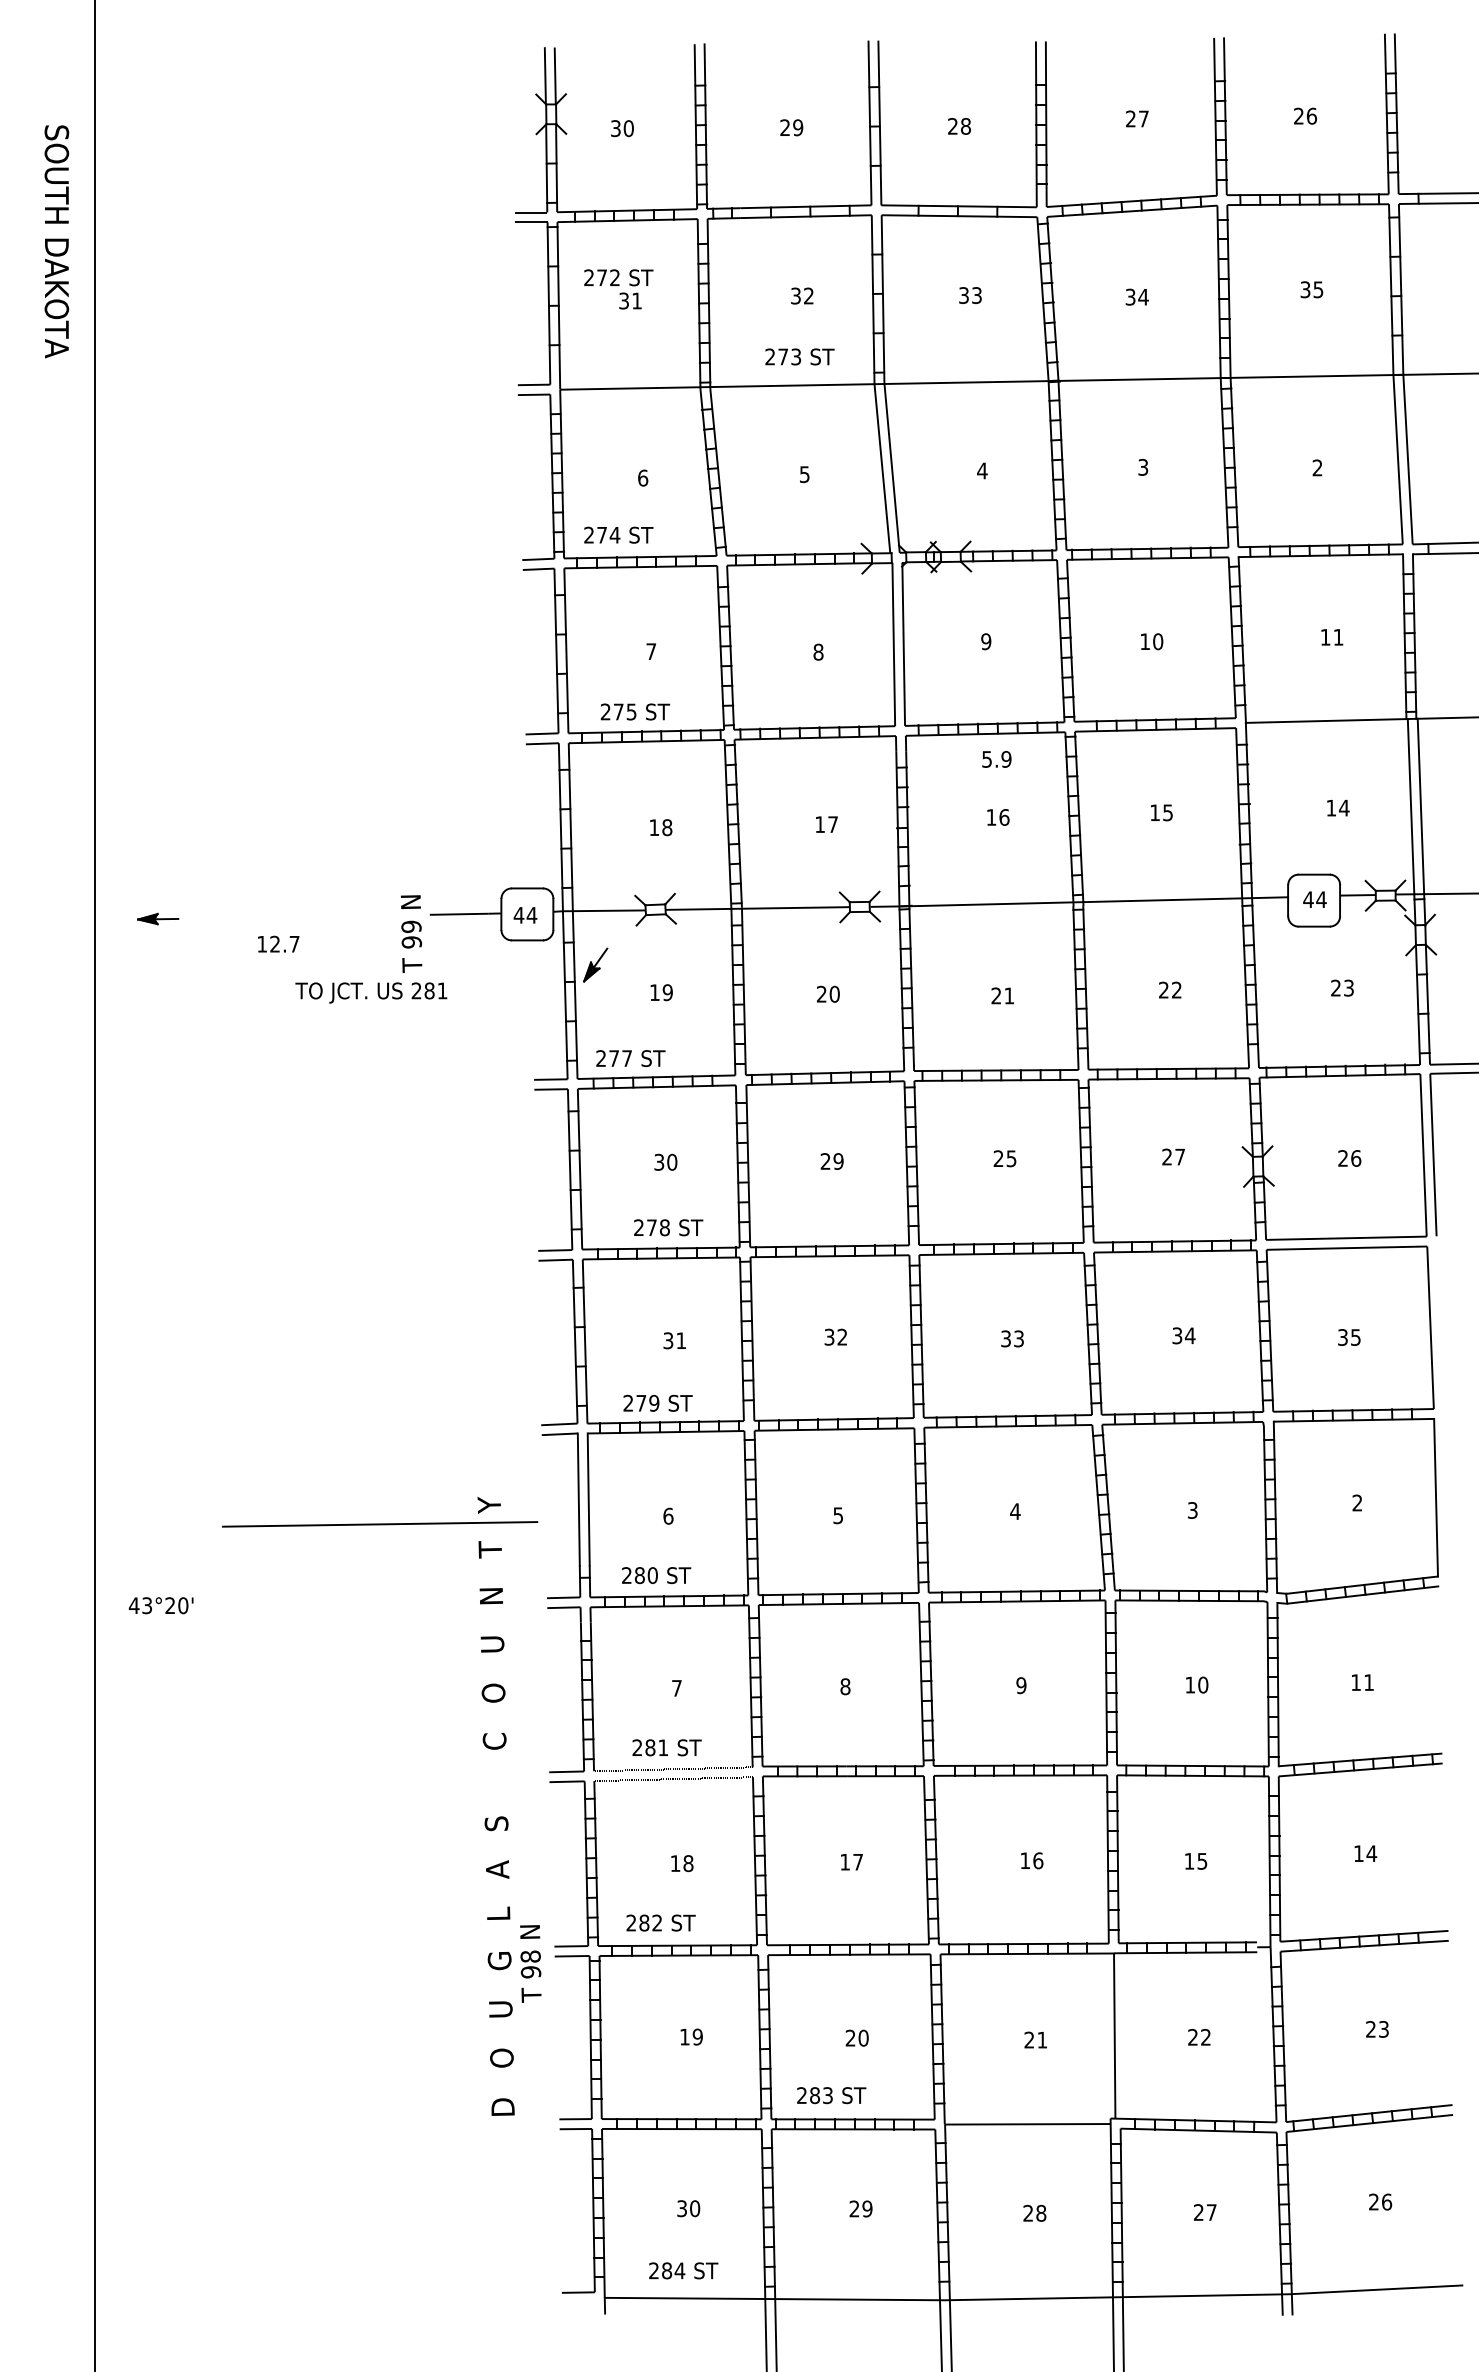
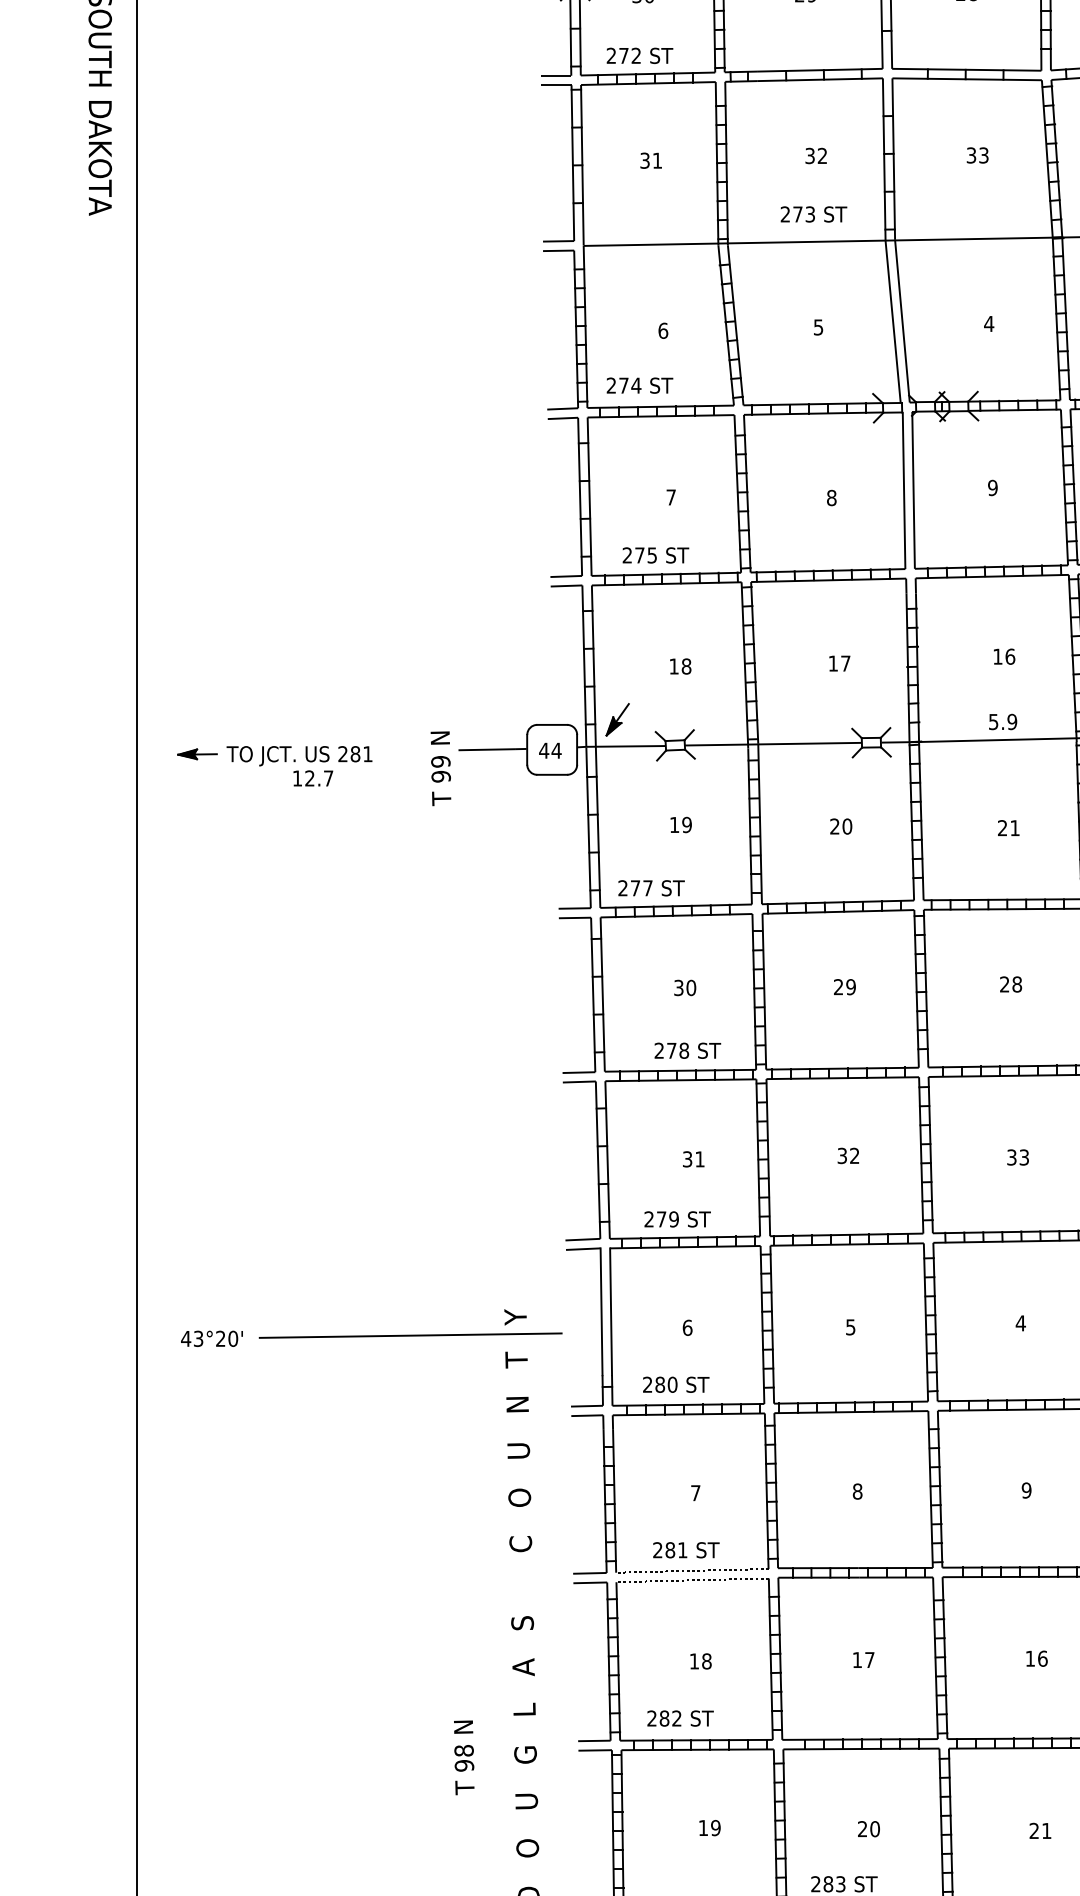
text: (618, 277) -> (639, 55), moved
text: (996, 759) -> (1002, 722), moved
part: (595, 964) -> (617, 719), moved
text: (371, 992) -> (299, 755), moved
text: (1011, 1158) -> (1017, 984), 25 -> 28
text: (160, 1605) -> (211, 1338), moved
text: (530, 1963) -> (463, 1757), moved

